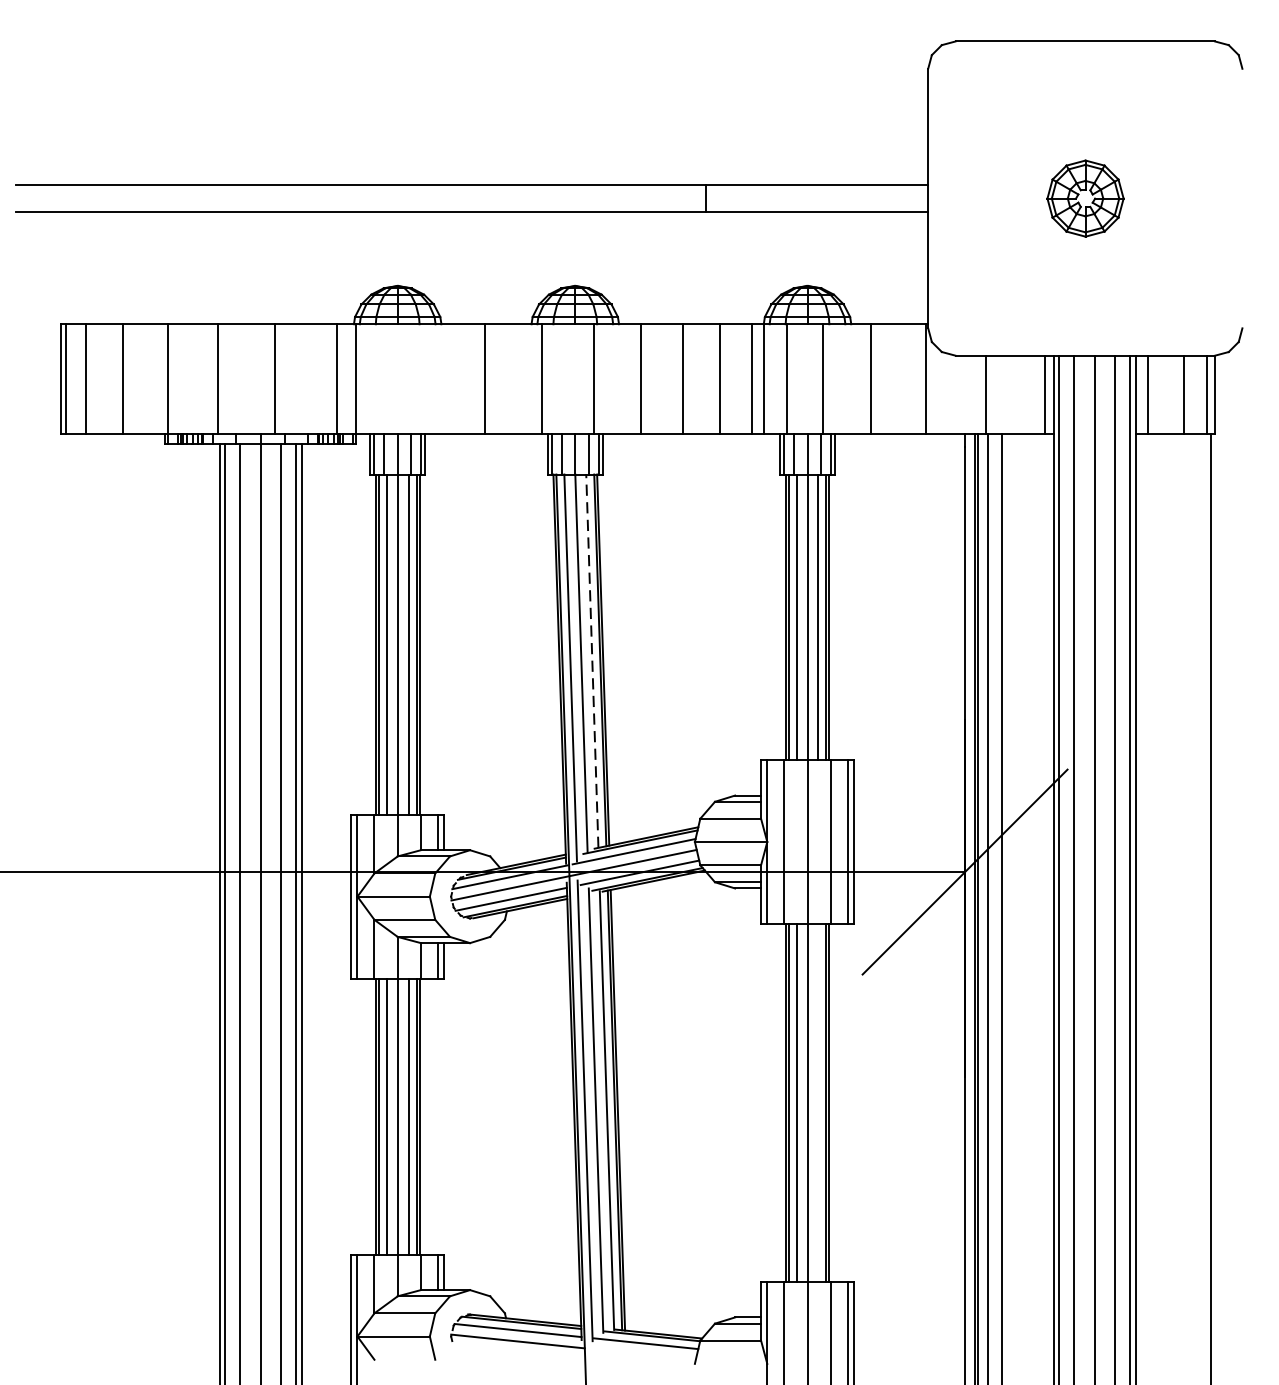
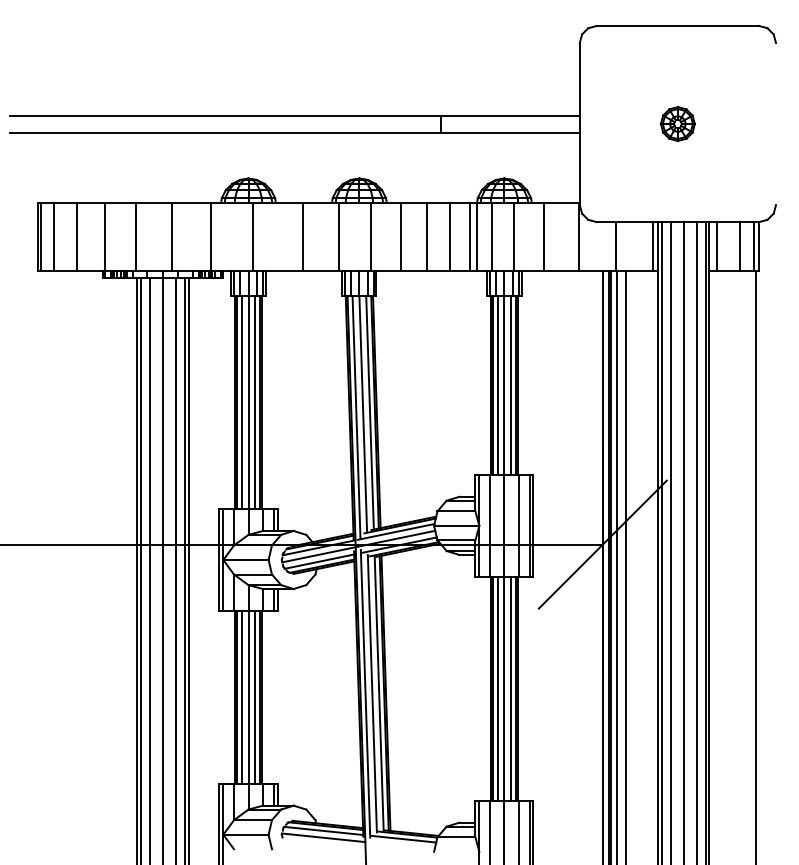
part: (1084, 197) -> (677, 123), size x0.71
line: (356, 378) -> (253, 236), moved
line: (593, 660) -> (370, 412), dashed -> solid
line: (818, 1102) -> (511, 688), added

